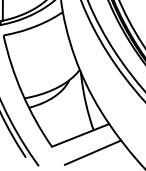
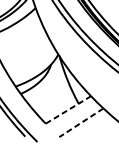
line: (80, 135) -> (68, 110), solid -> dashed
line: (93, 152) -> (81, 122), solid -> dashed

